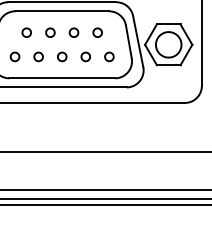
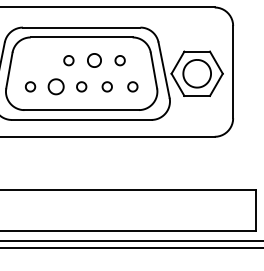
part: (26, 32) -> (42, 60), removed
part: (74, 32) -> (94, 60), size x1.4
part: (38, 56) -> (55, 86), size x1.6

